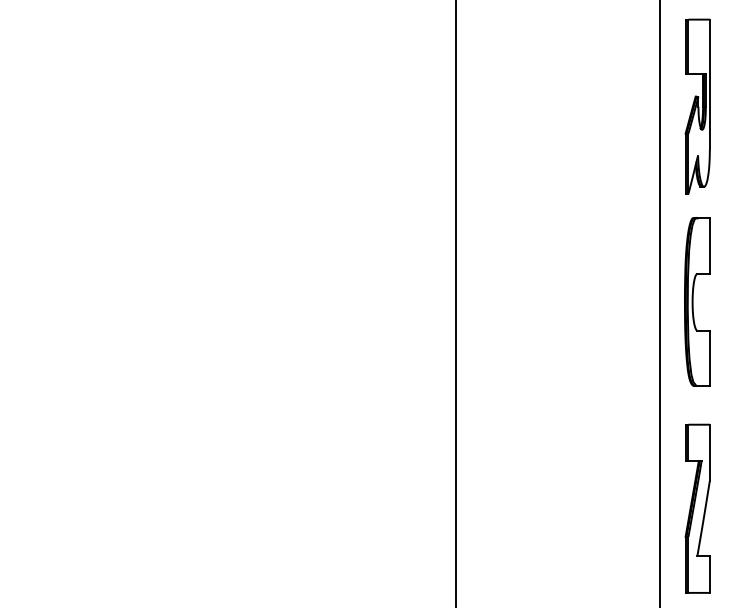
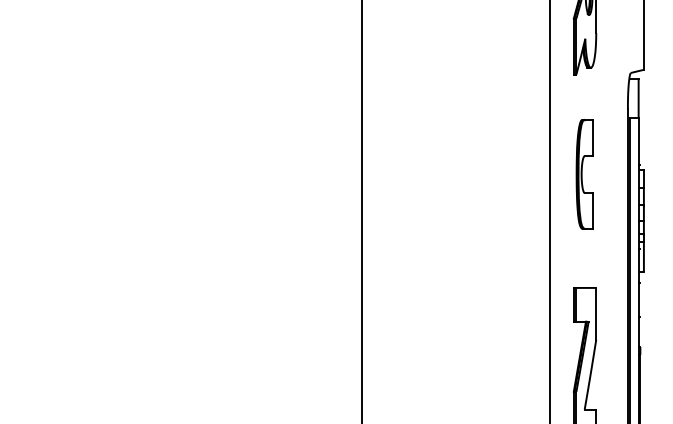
part: (697, 301) -> (584, 173), size x0.7

